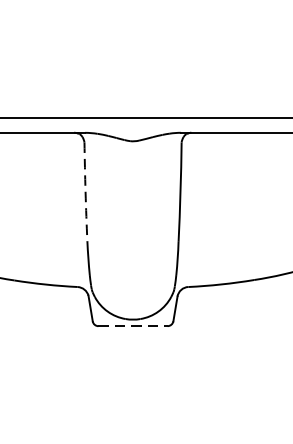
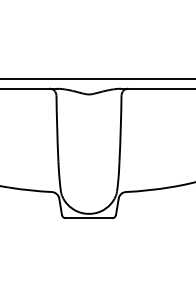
arc: (86, 192) -> (57, 128), dashed -> solid
line: (133, 326) -> (89, 218), dashed -> solid

